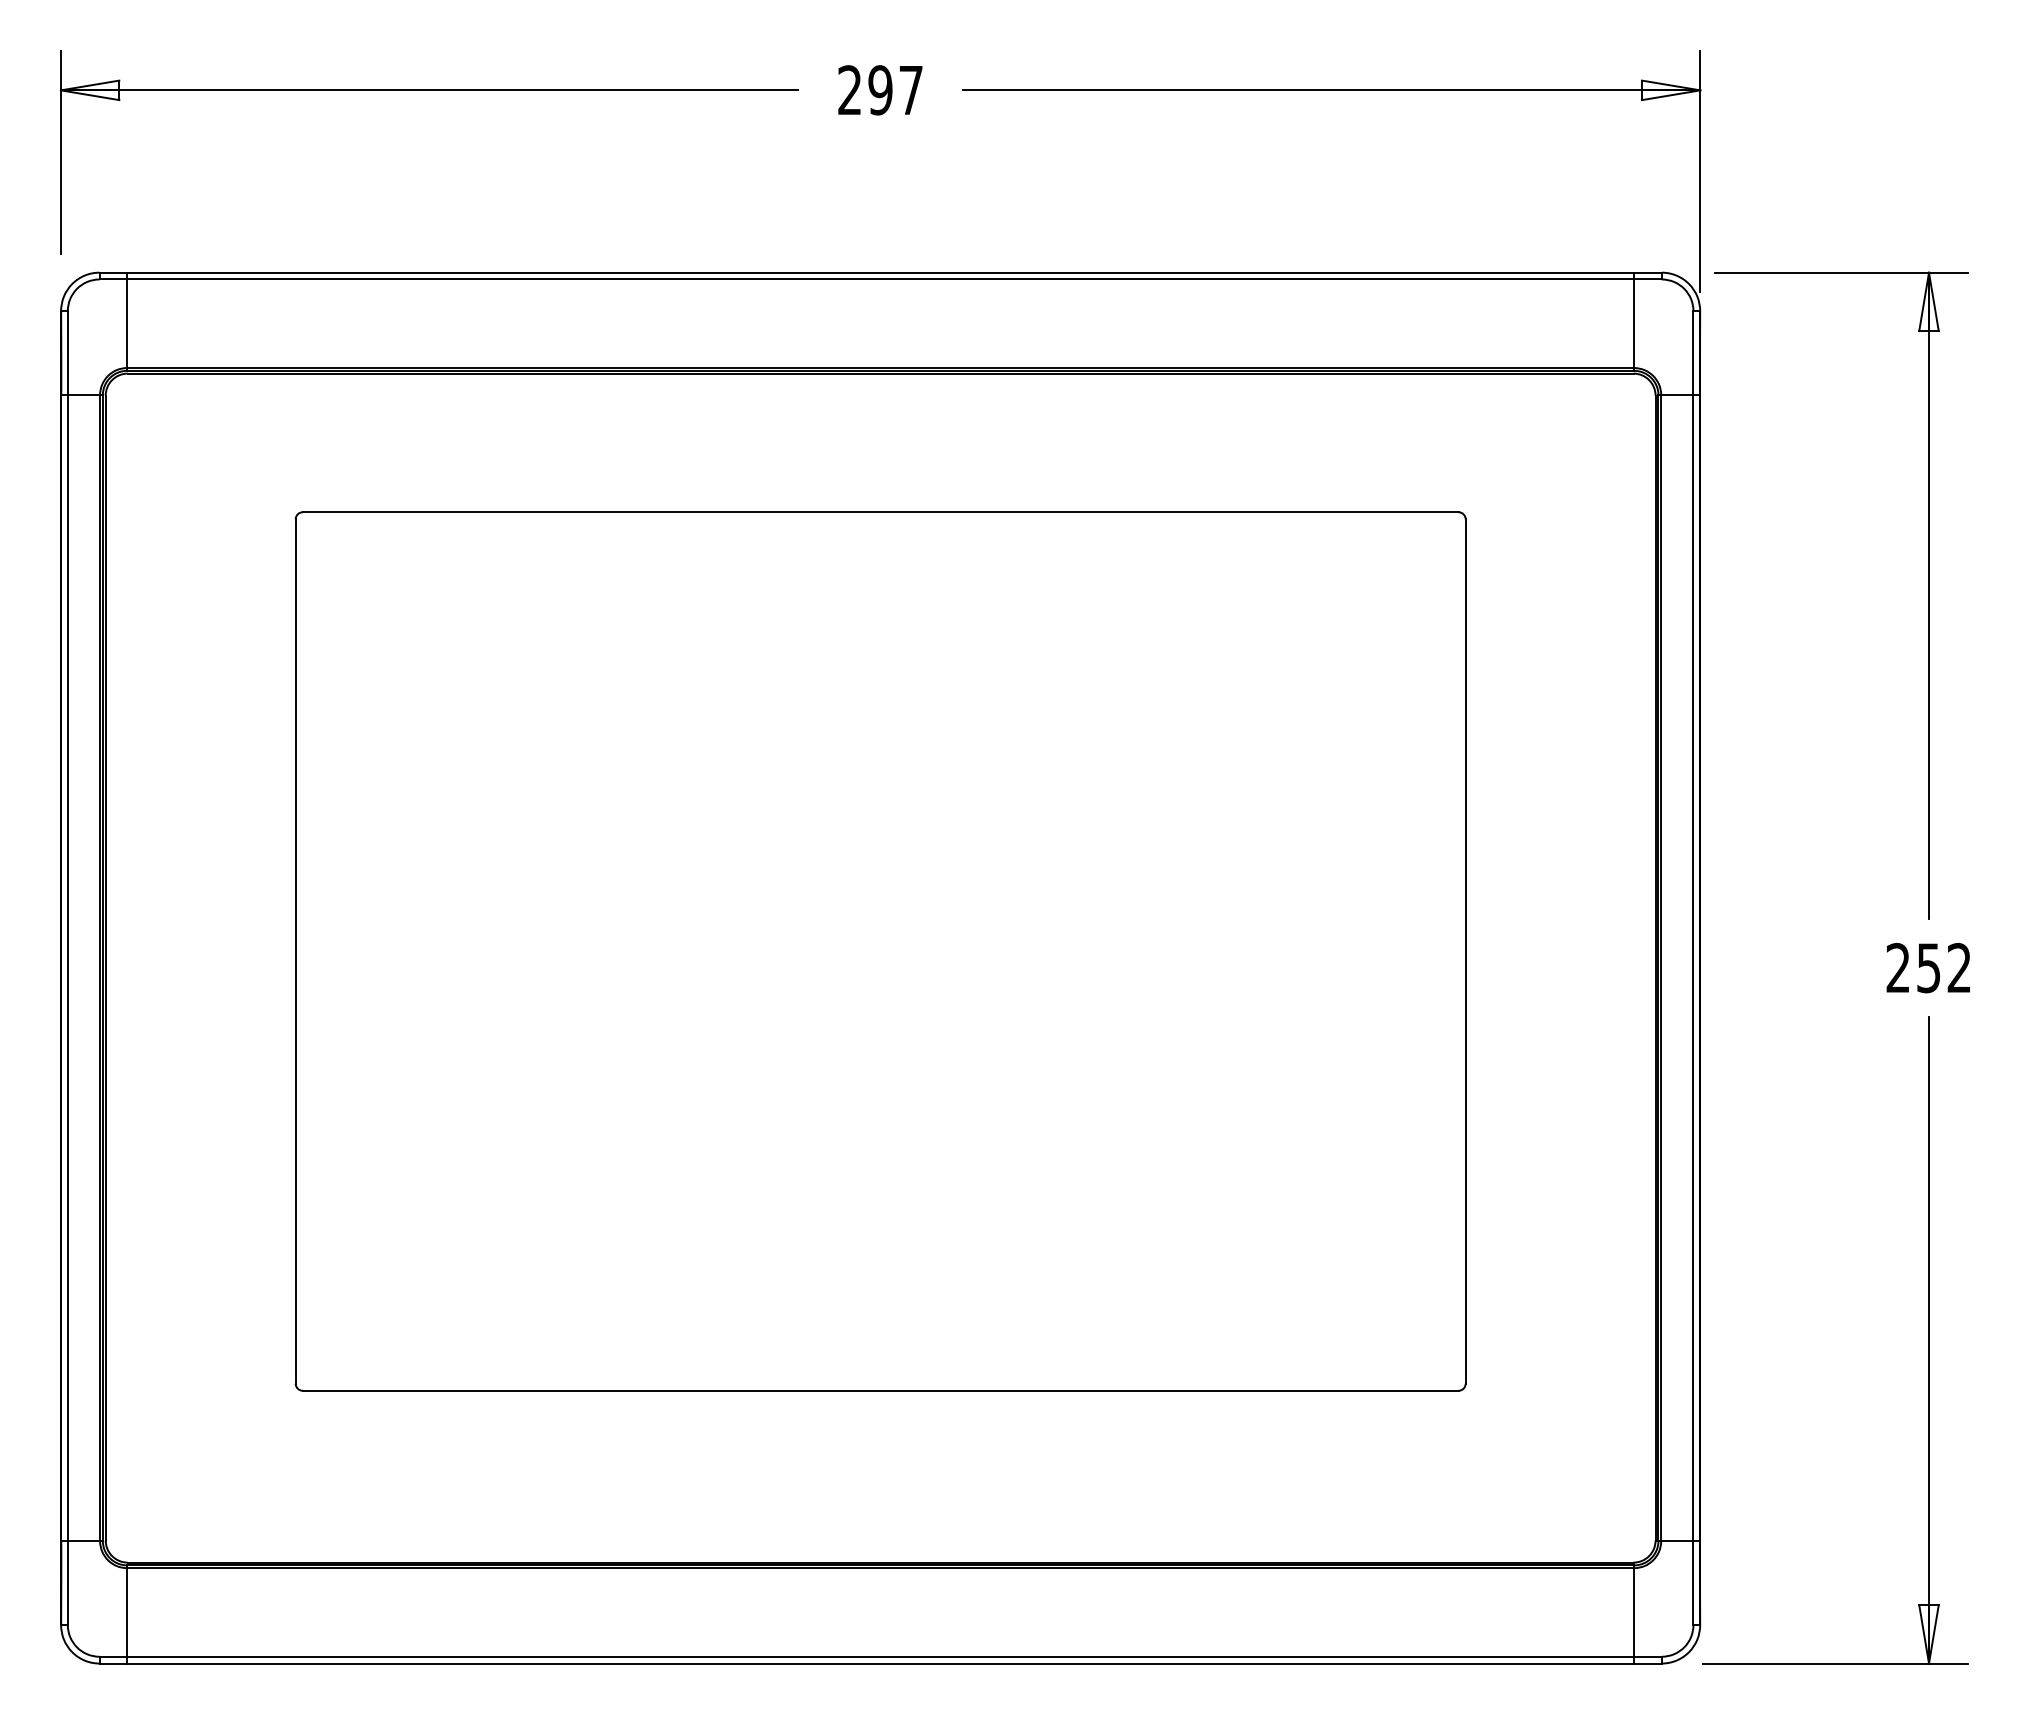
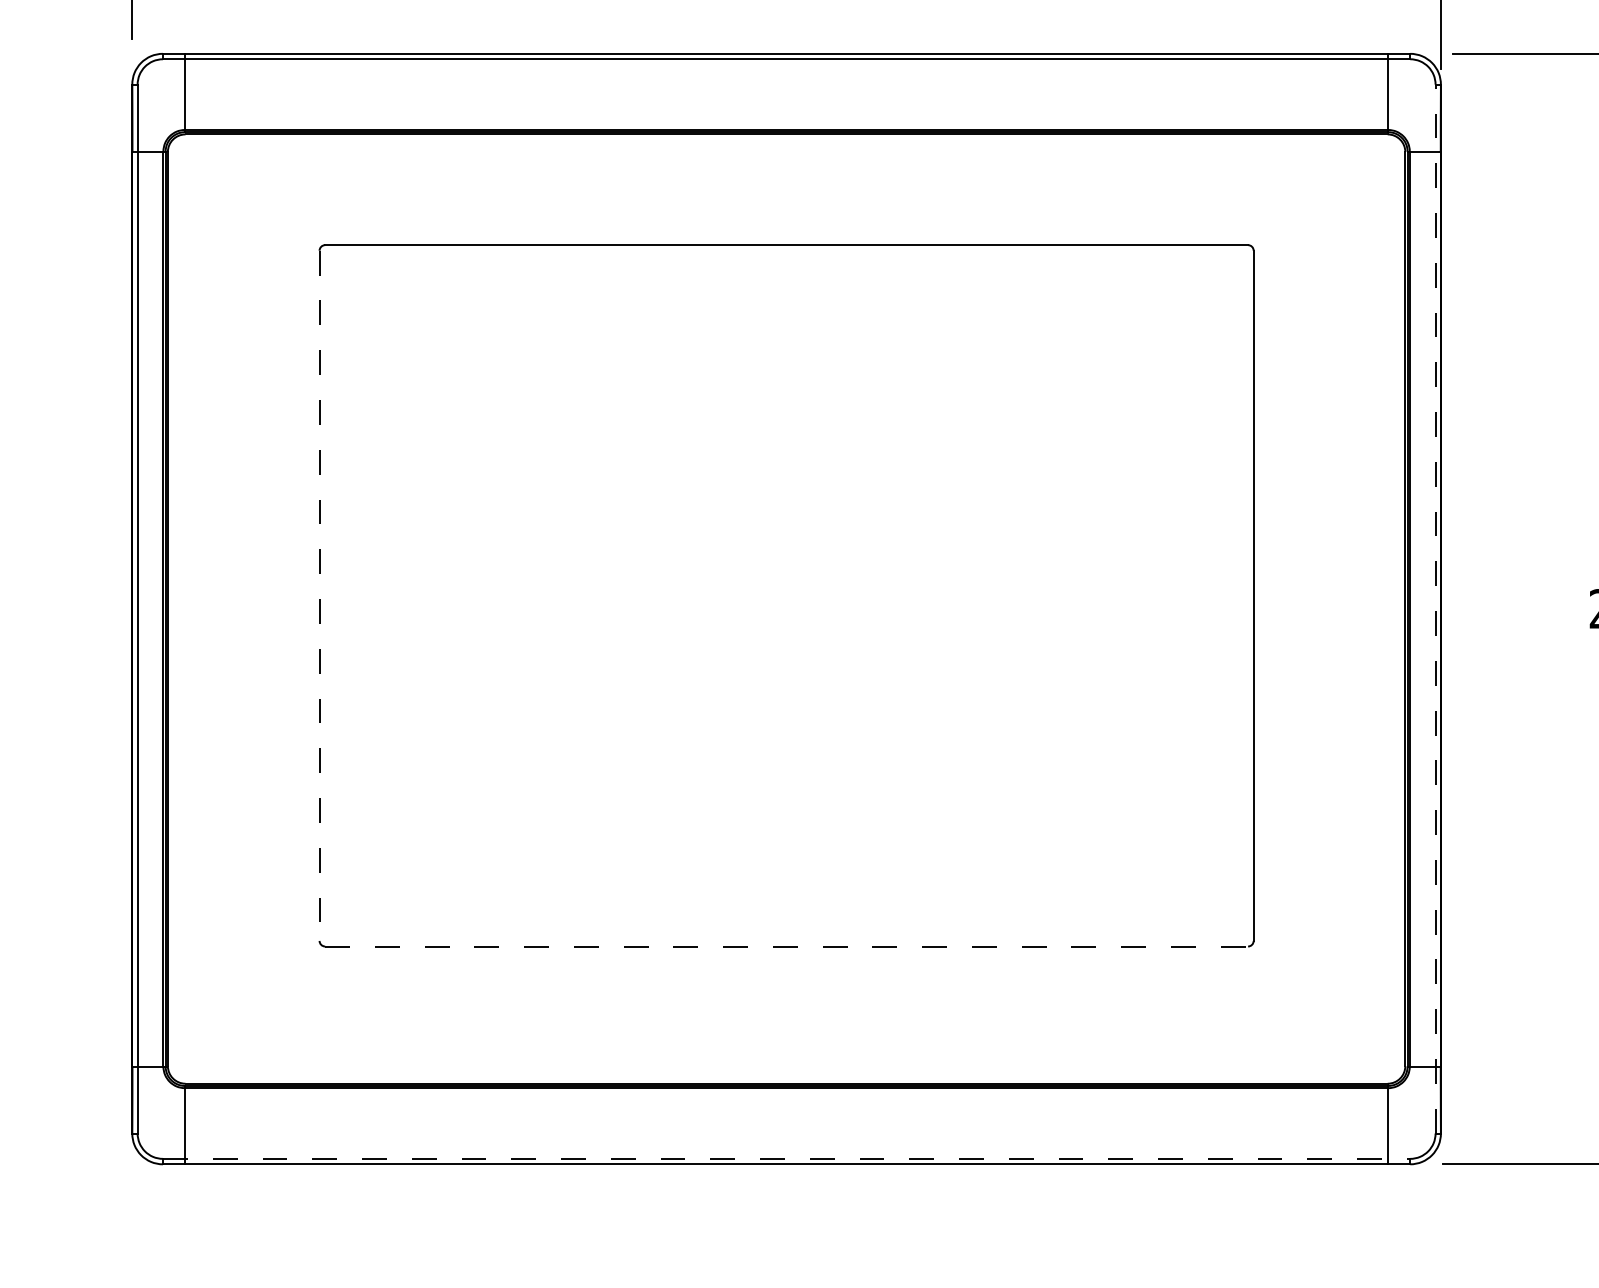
line: (295, 952) -> (319, 596), solid -> dashed
line: (1693, 968) -> (1435, 609), solid -> dashed
line: (880, 1390) -> (786, 946), solid -> dashed
line: (881, 1656) -> (787, 1158), solid -> dashed

